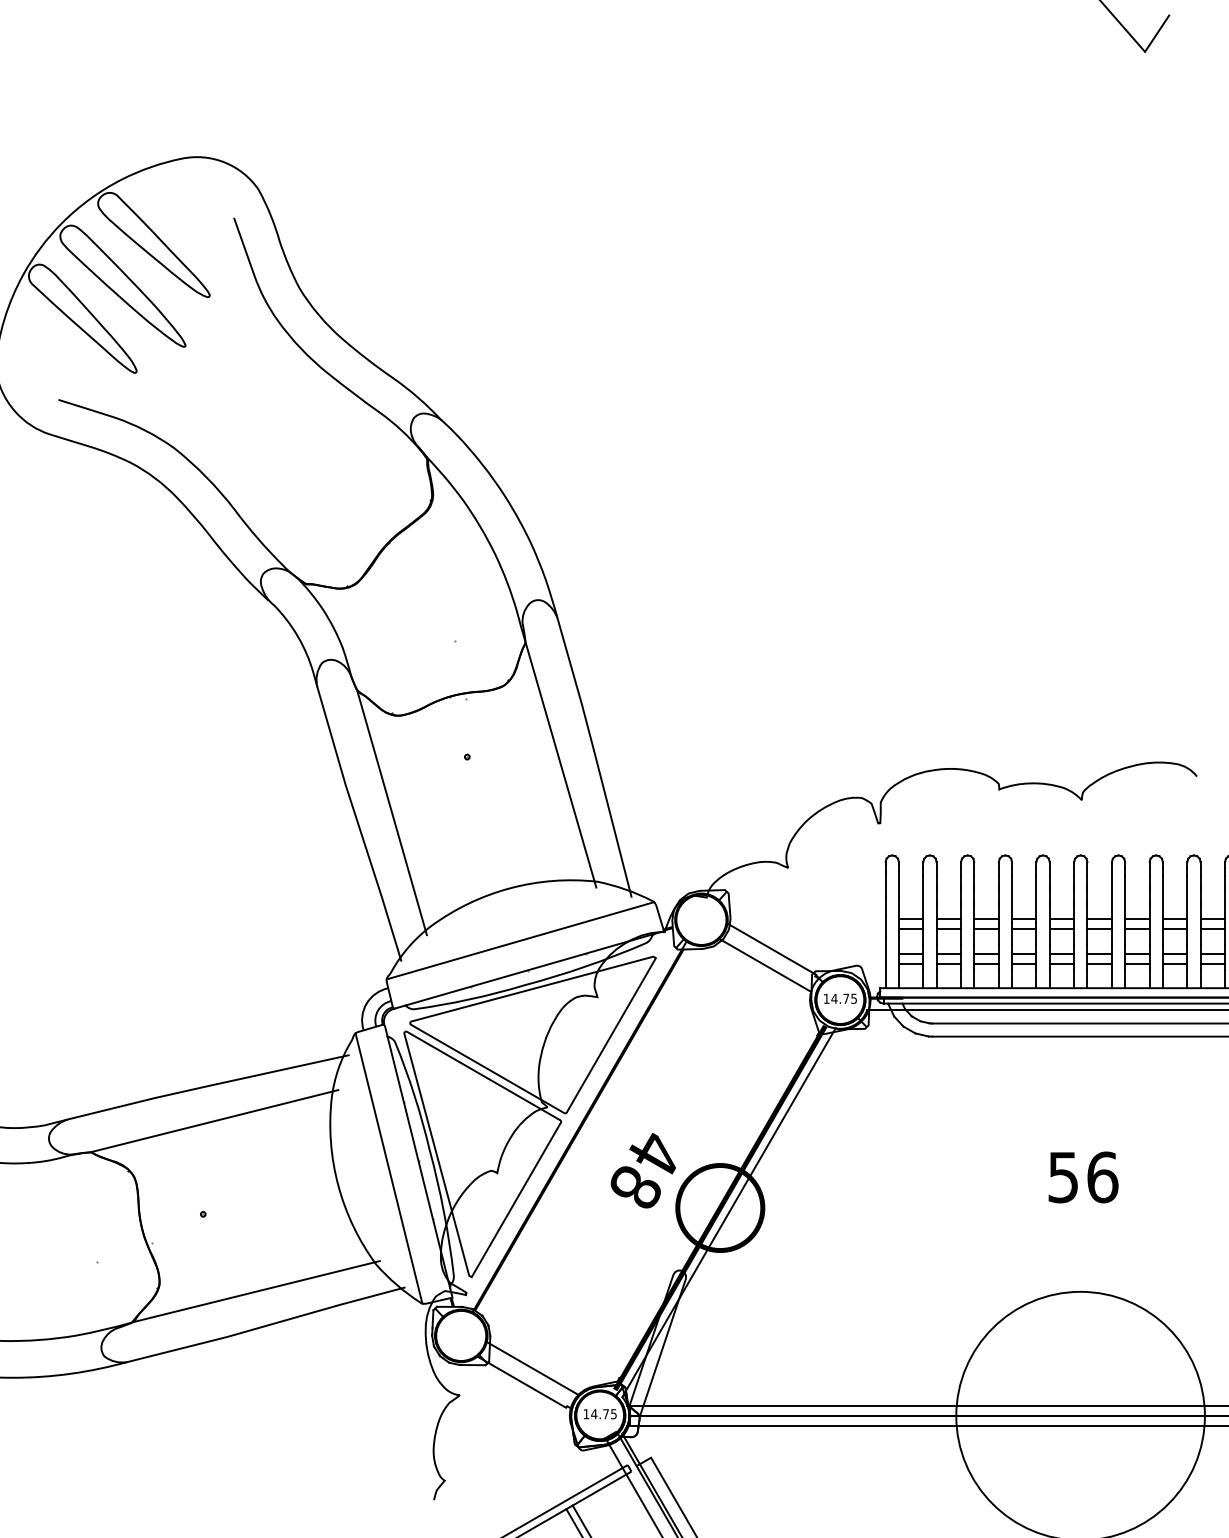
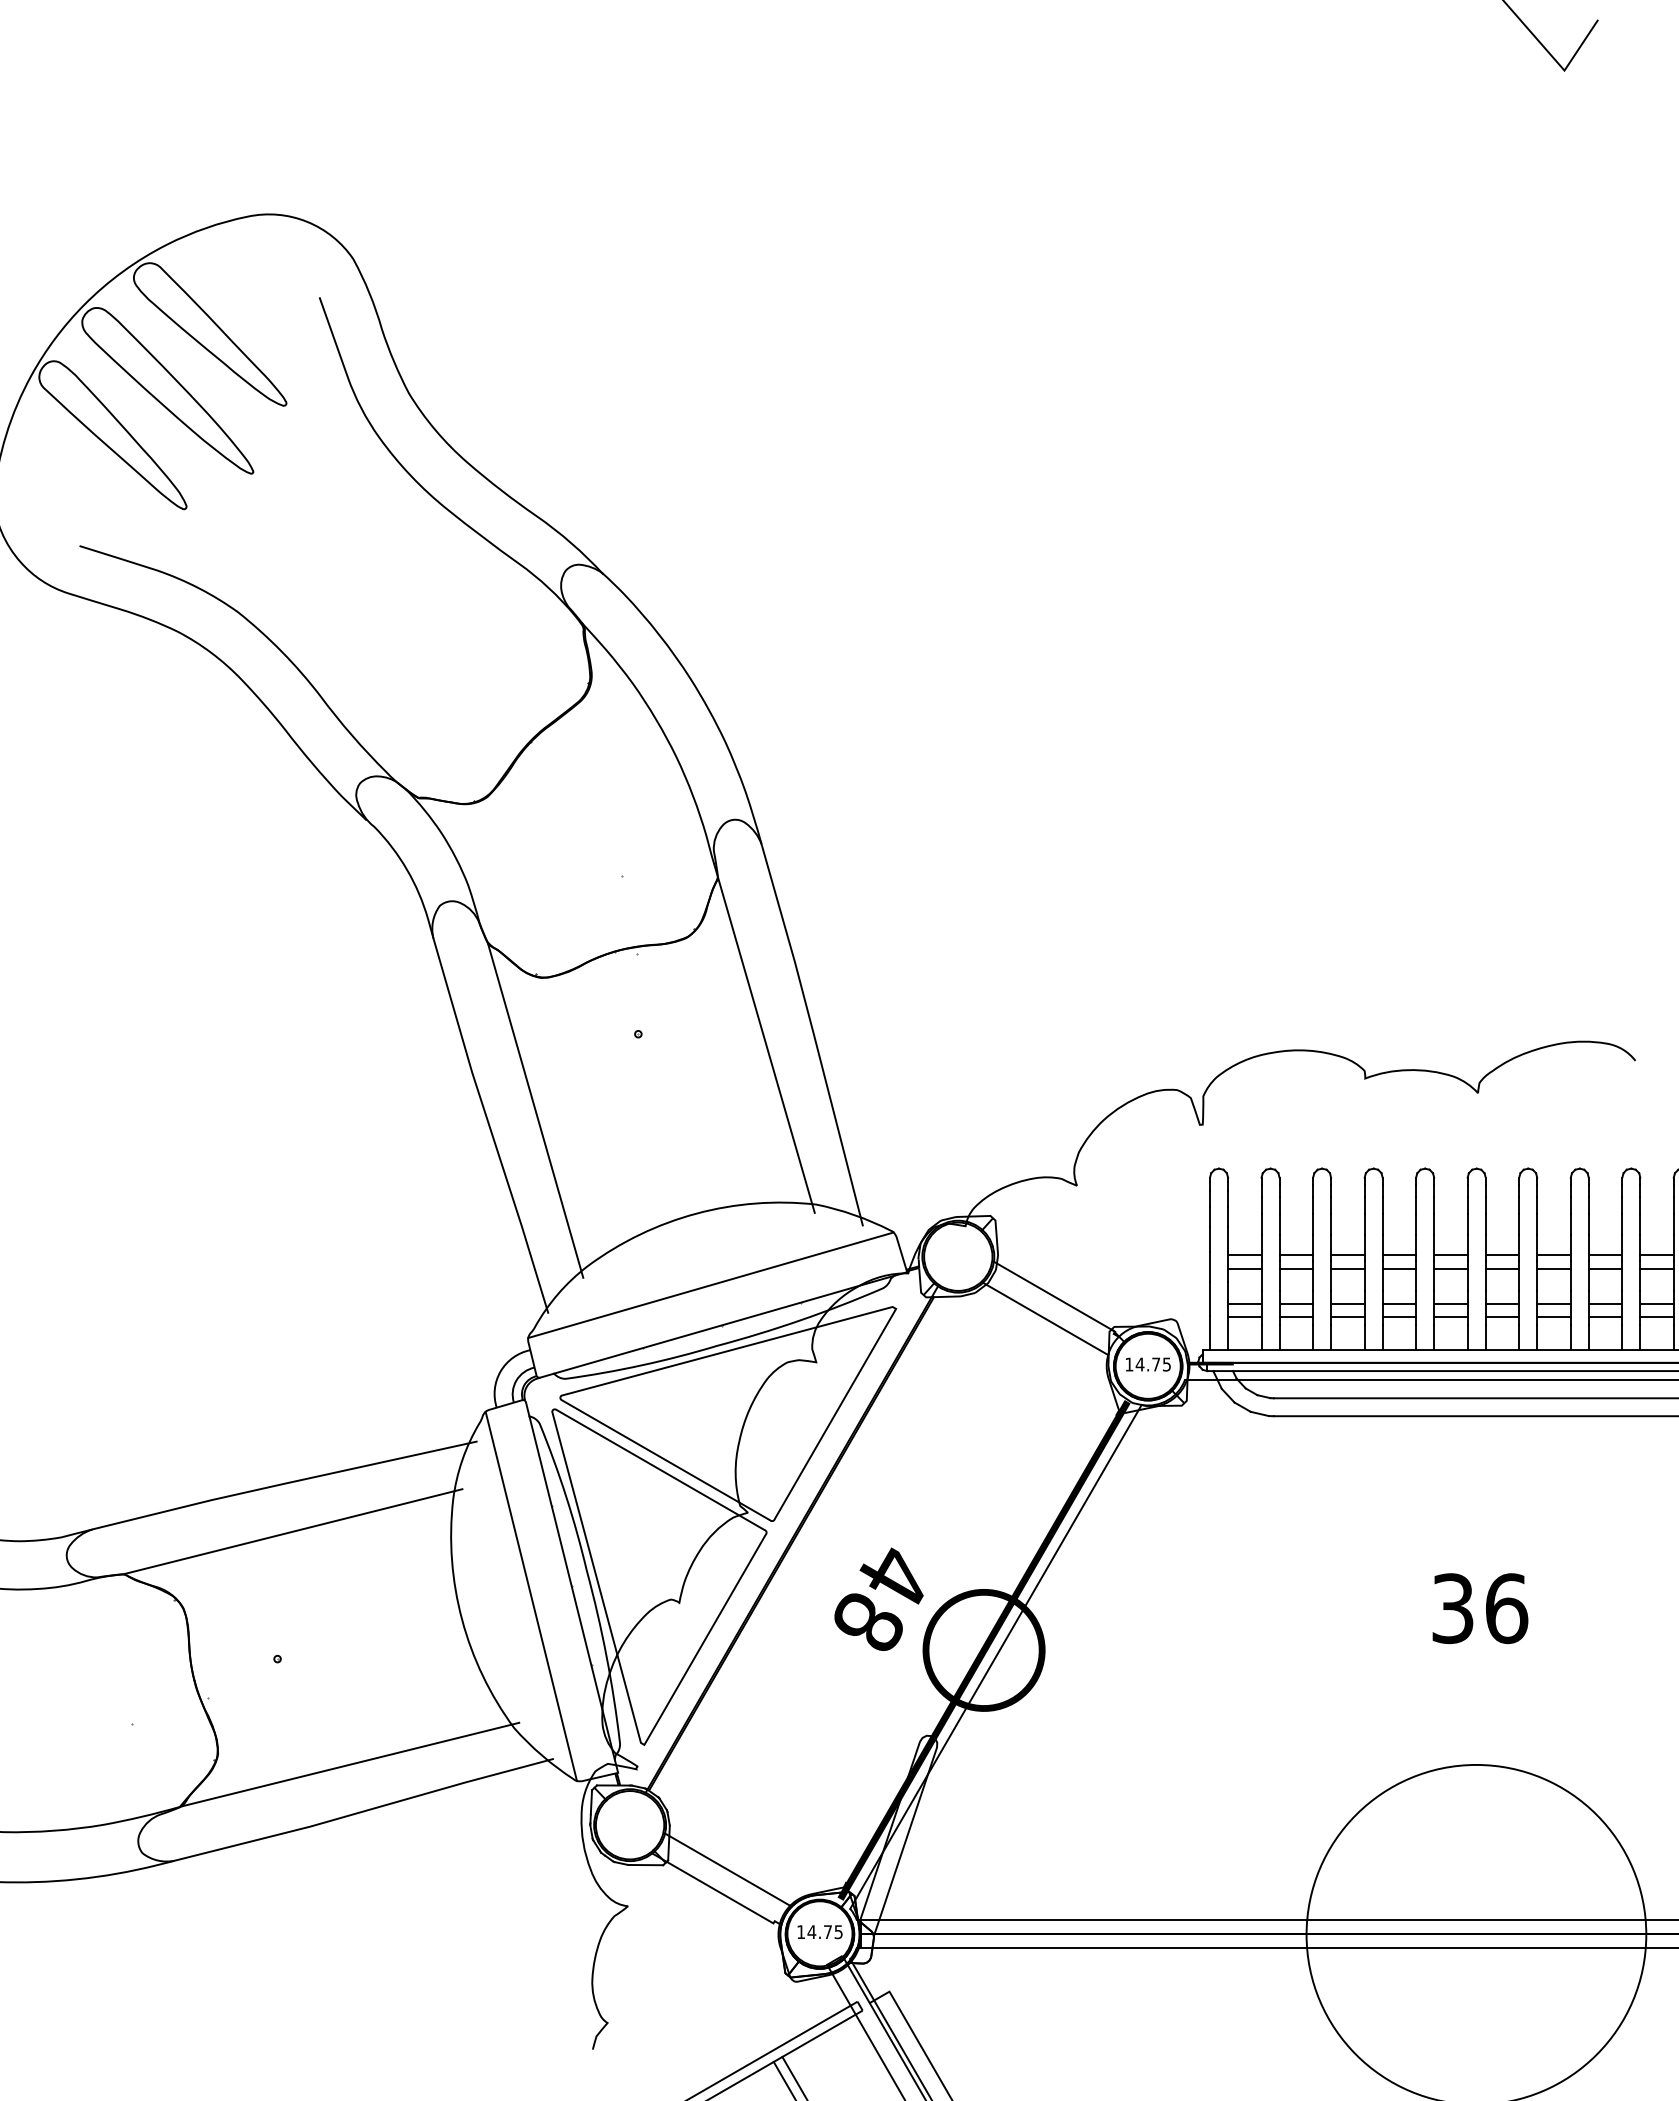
text: (1063, 1177) -> (1453, 1608), 56 -> 36

